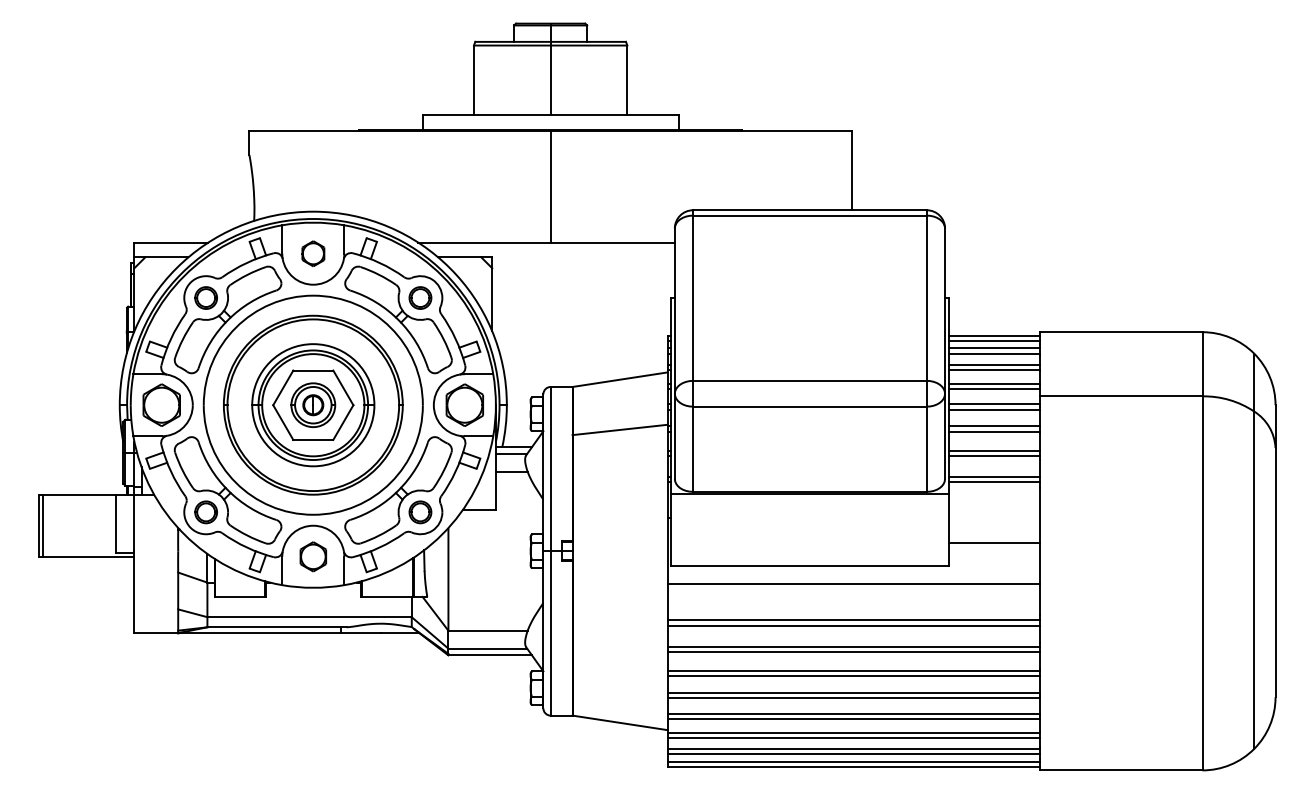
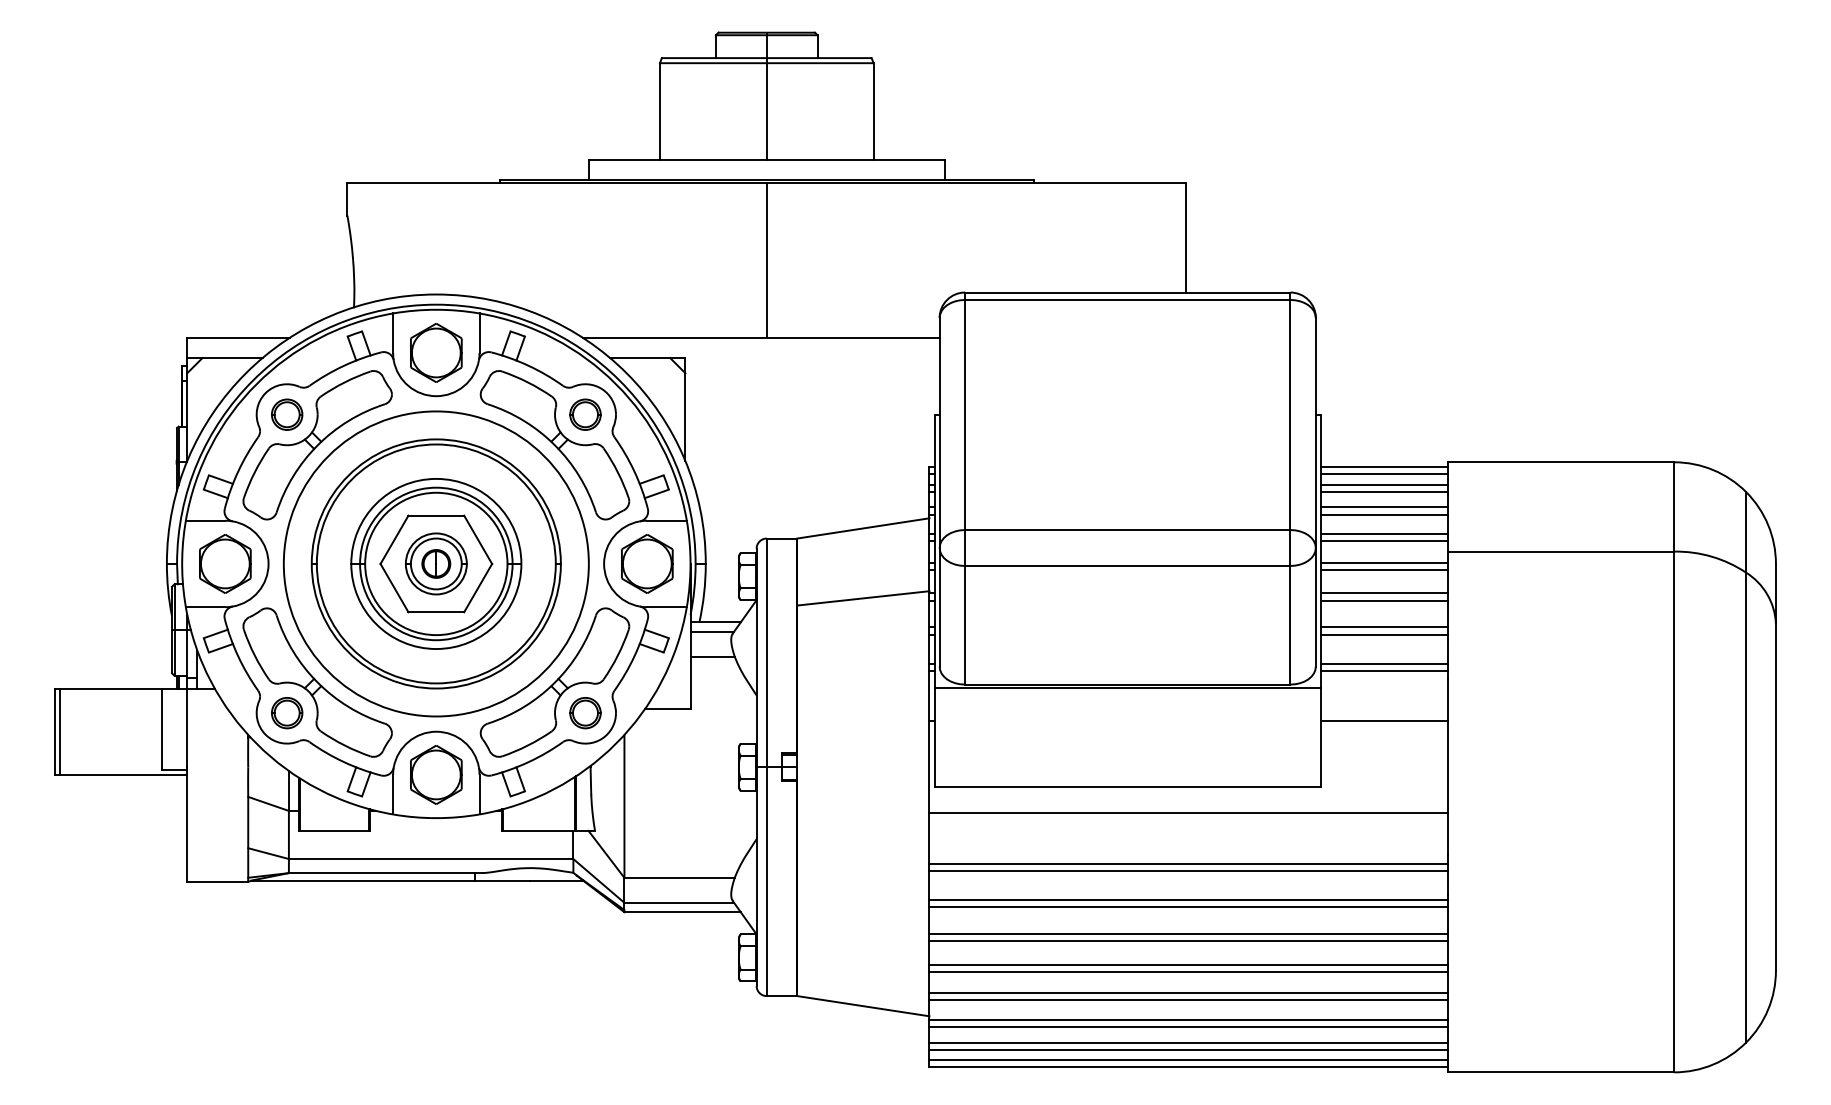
part: (313, 253) -> (436, 352), size x1.67
line: (994, 543) -> (1384, 721), moved
part: (313, 556) -> (436, 774), size x1.43

